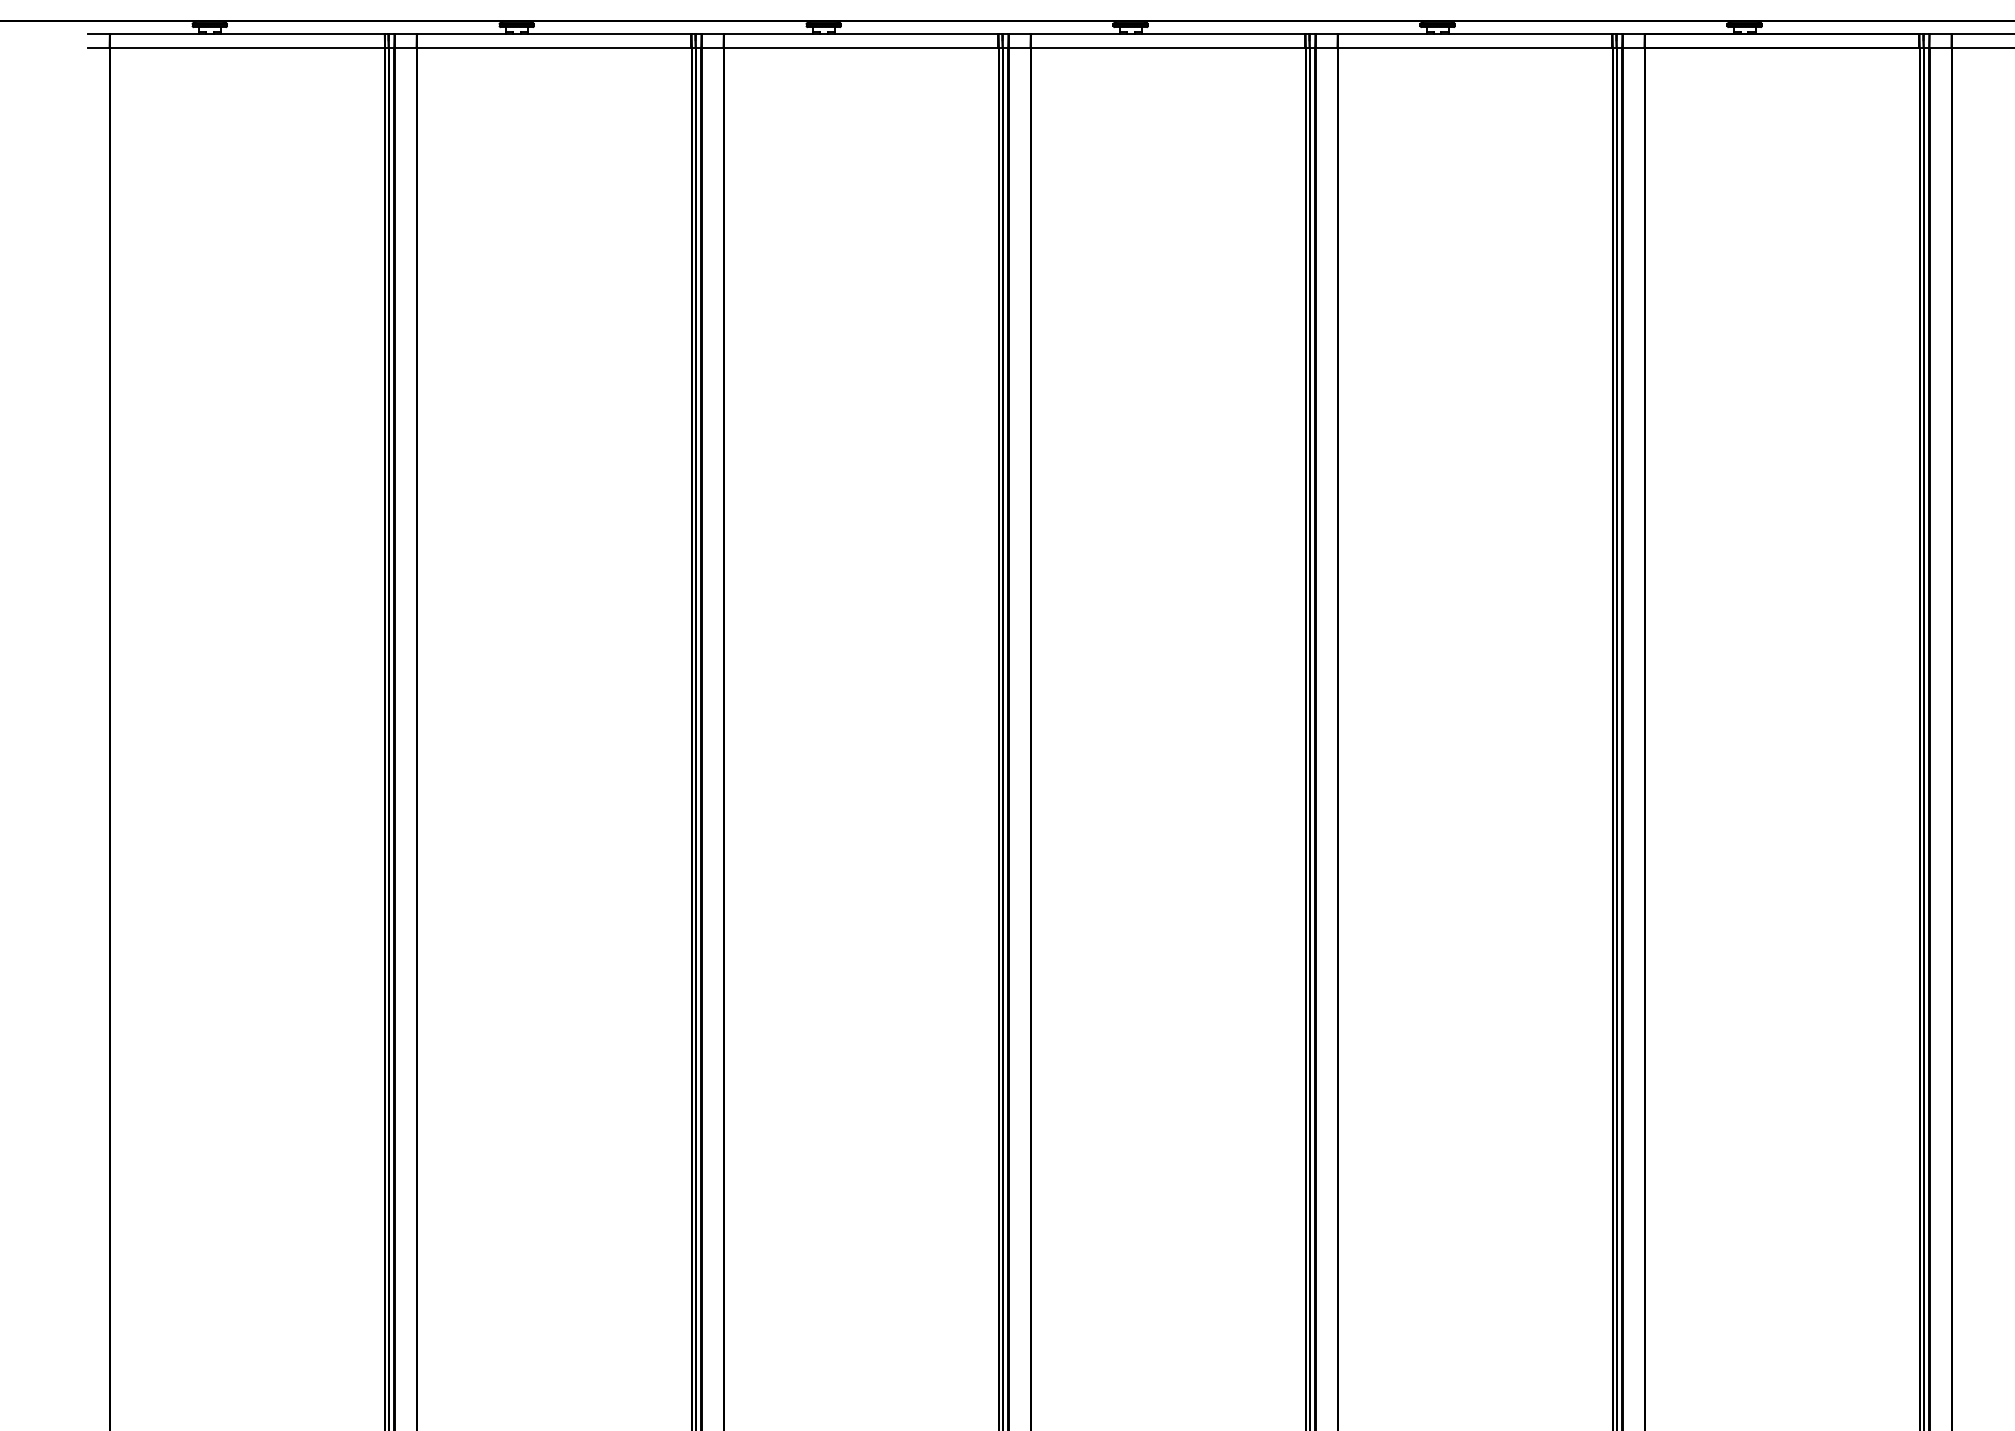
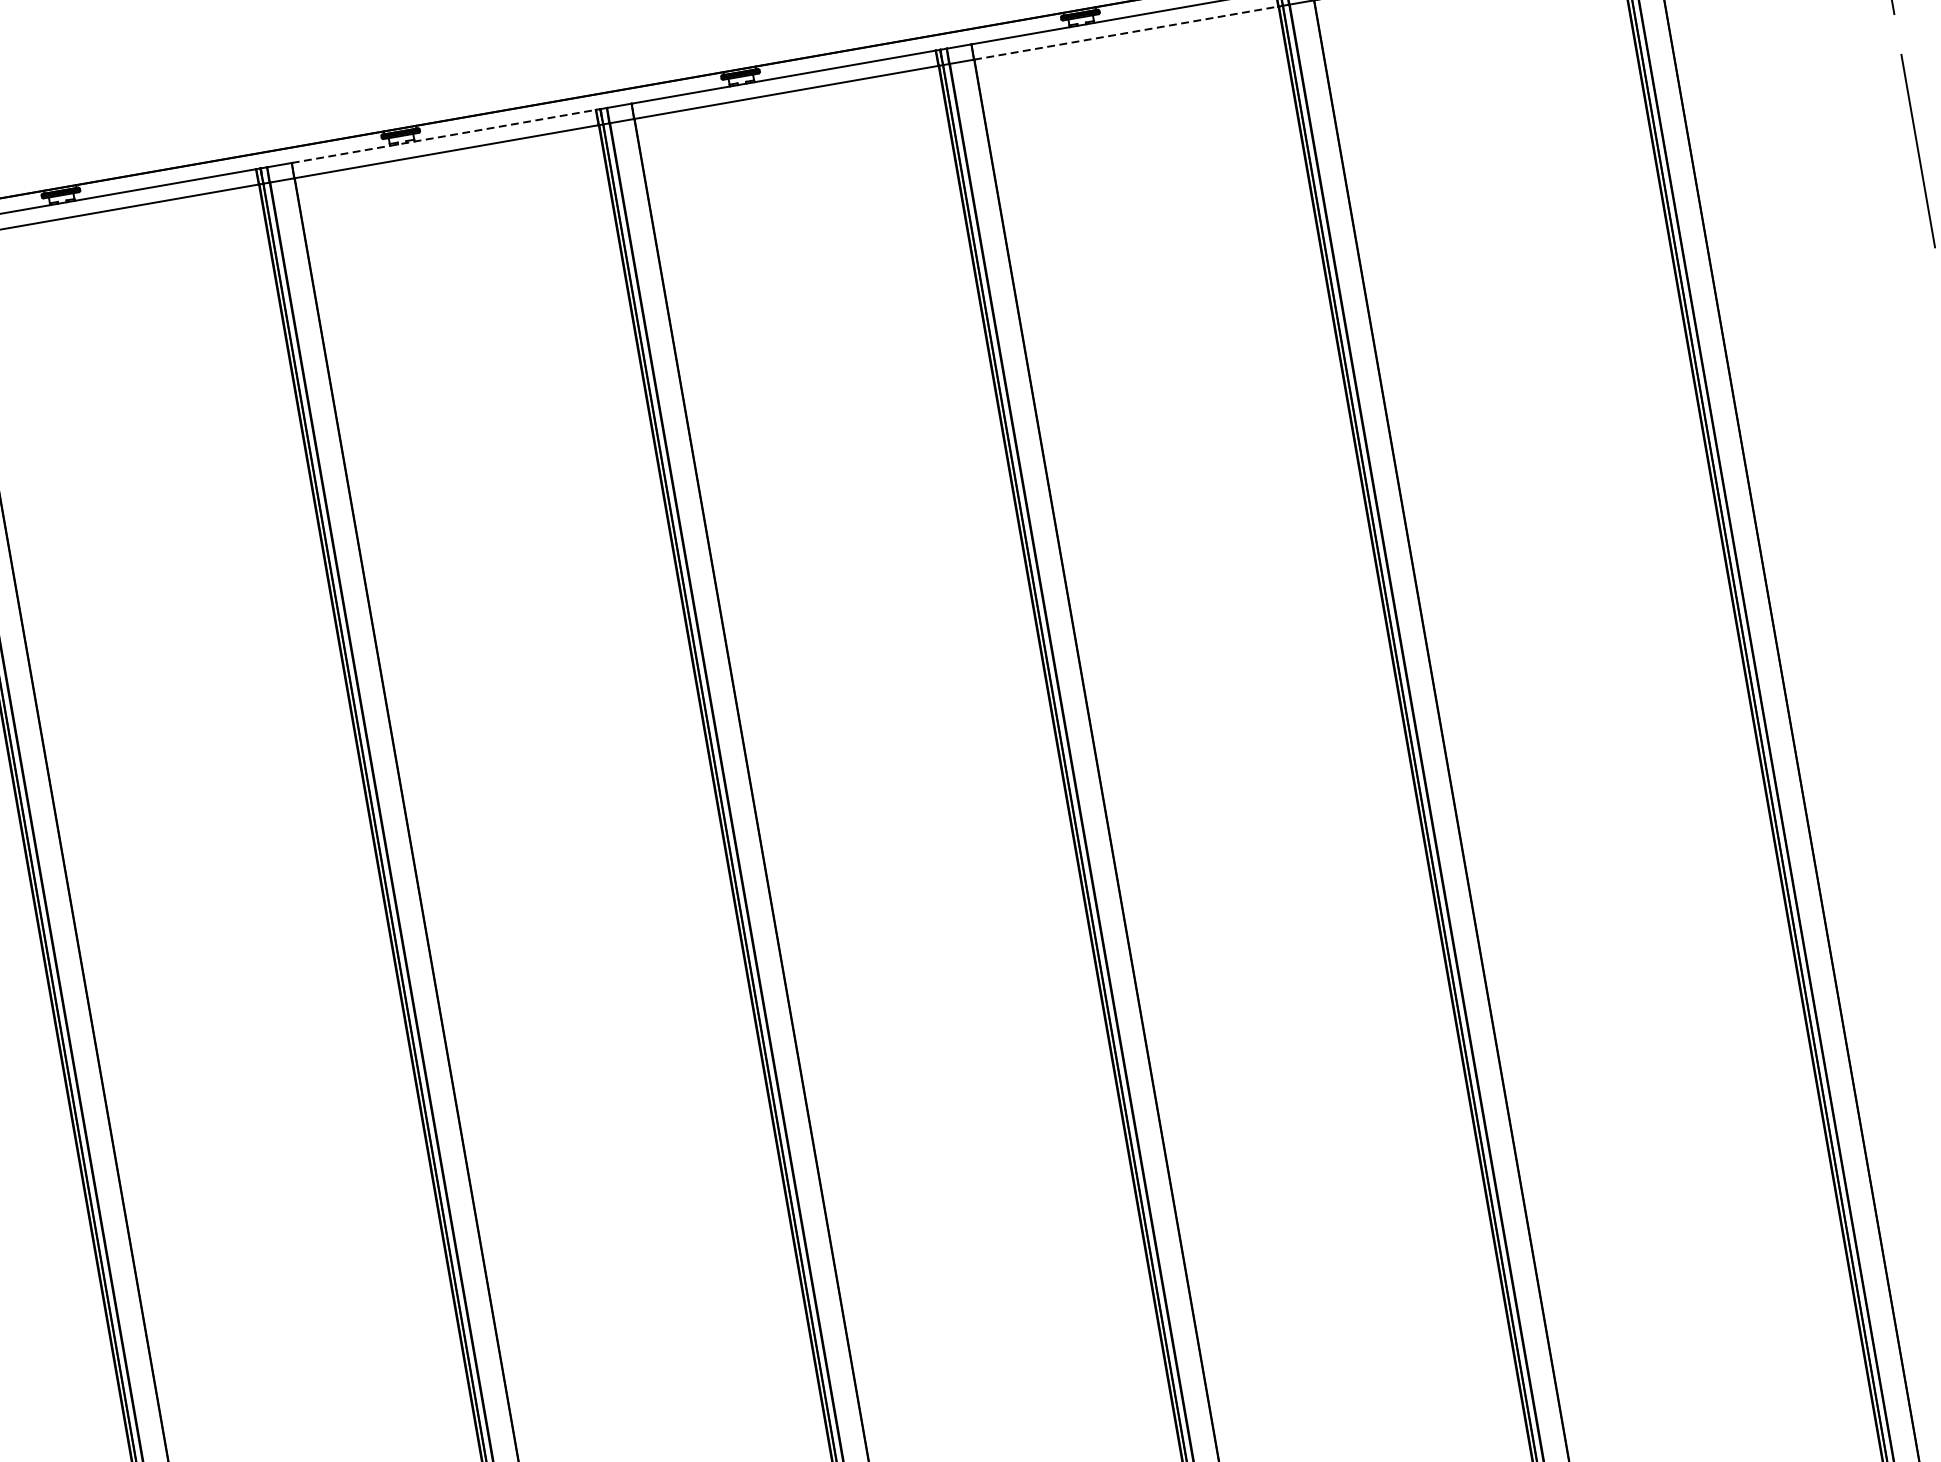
line: (861, 34) -> (444, 136), solid -> dashed
line: (1475, 47) -> (1126, 32), solid -> dashed

